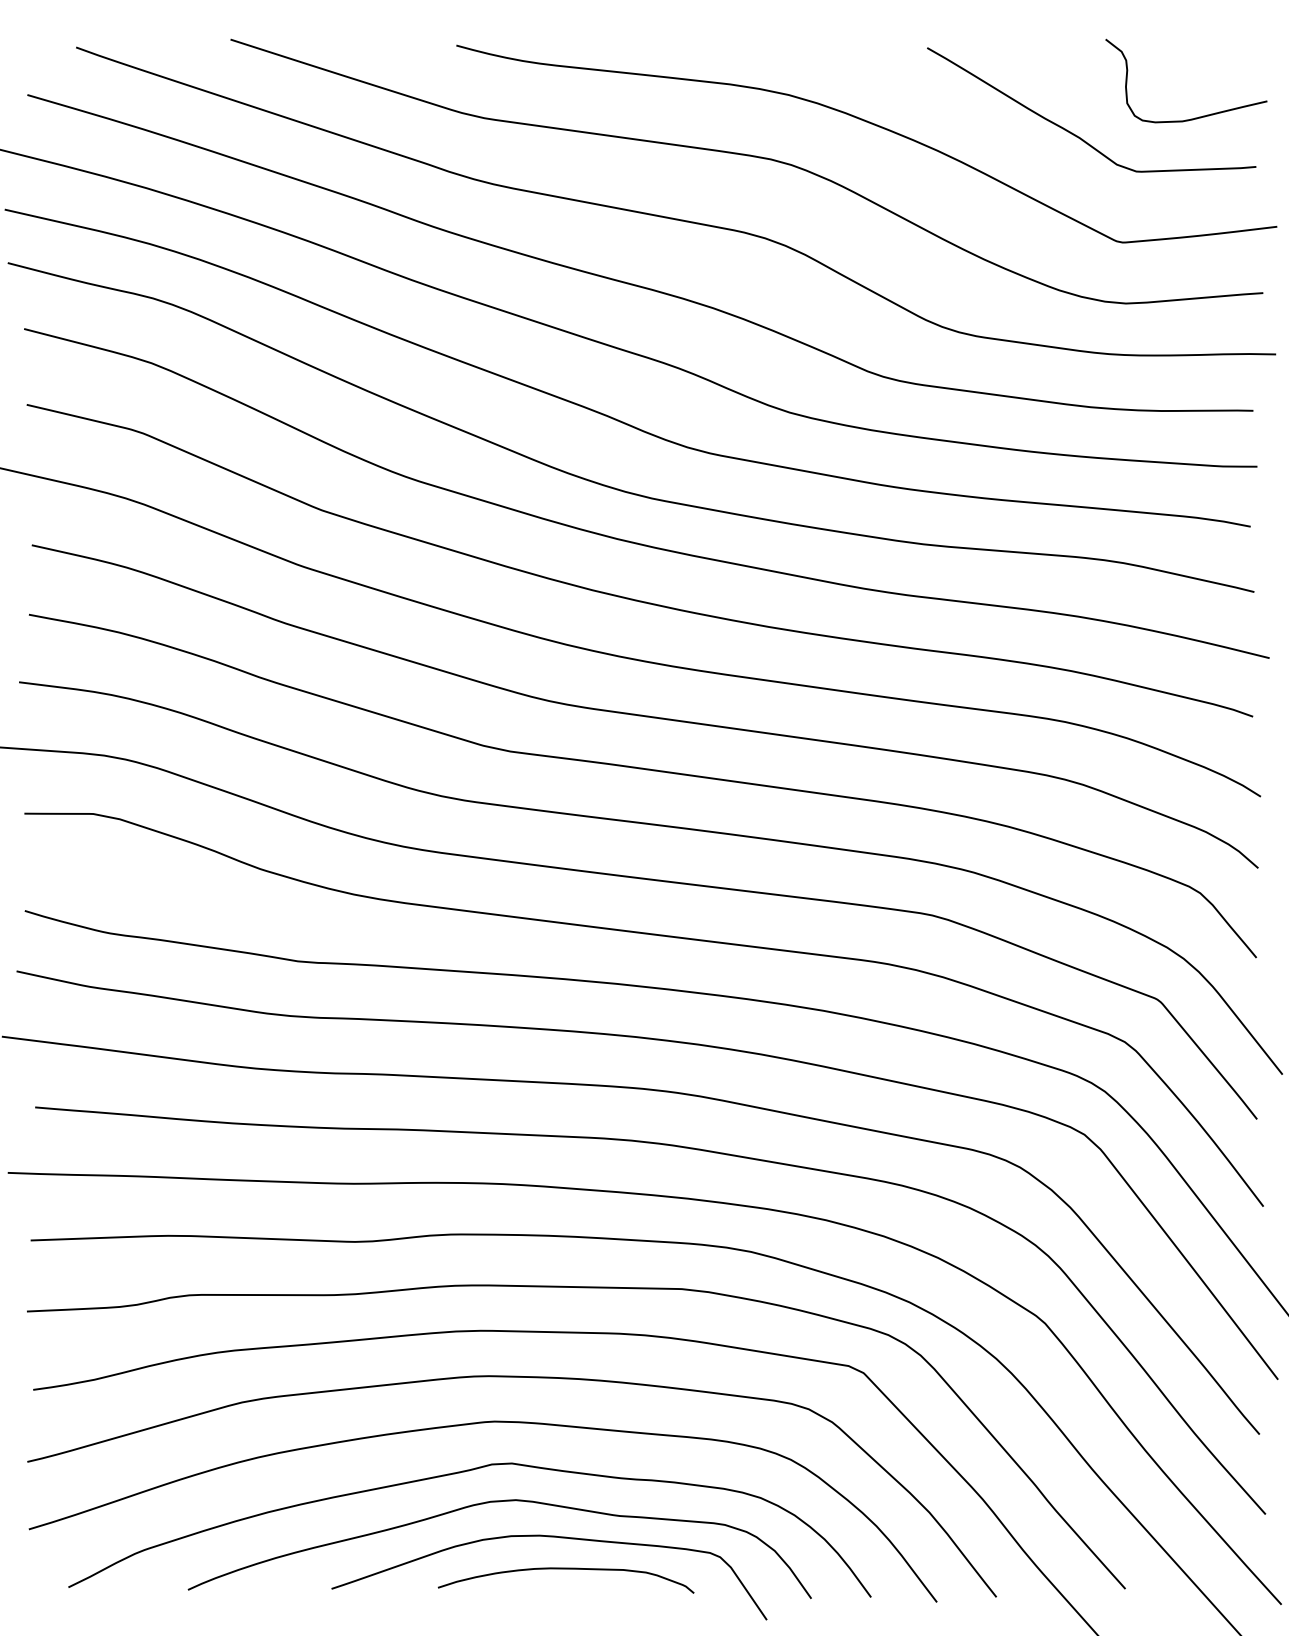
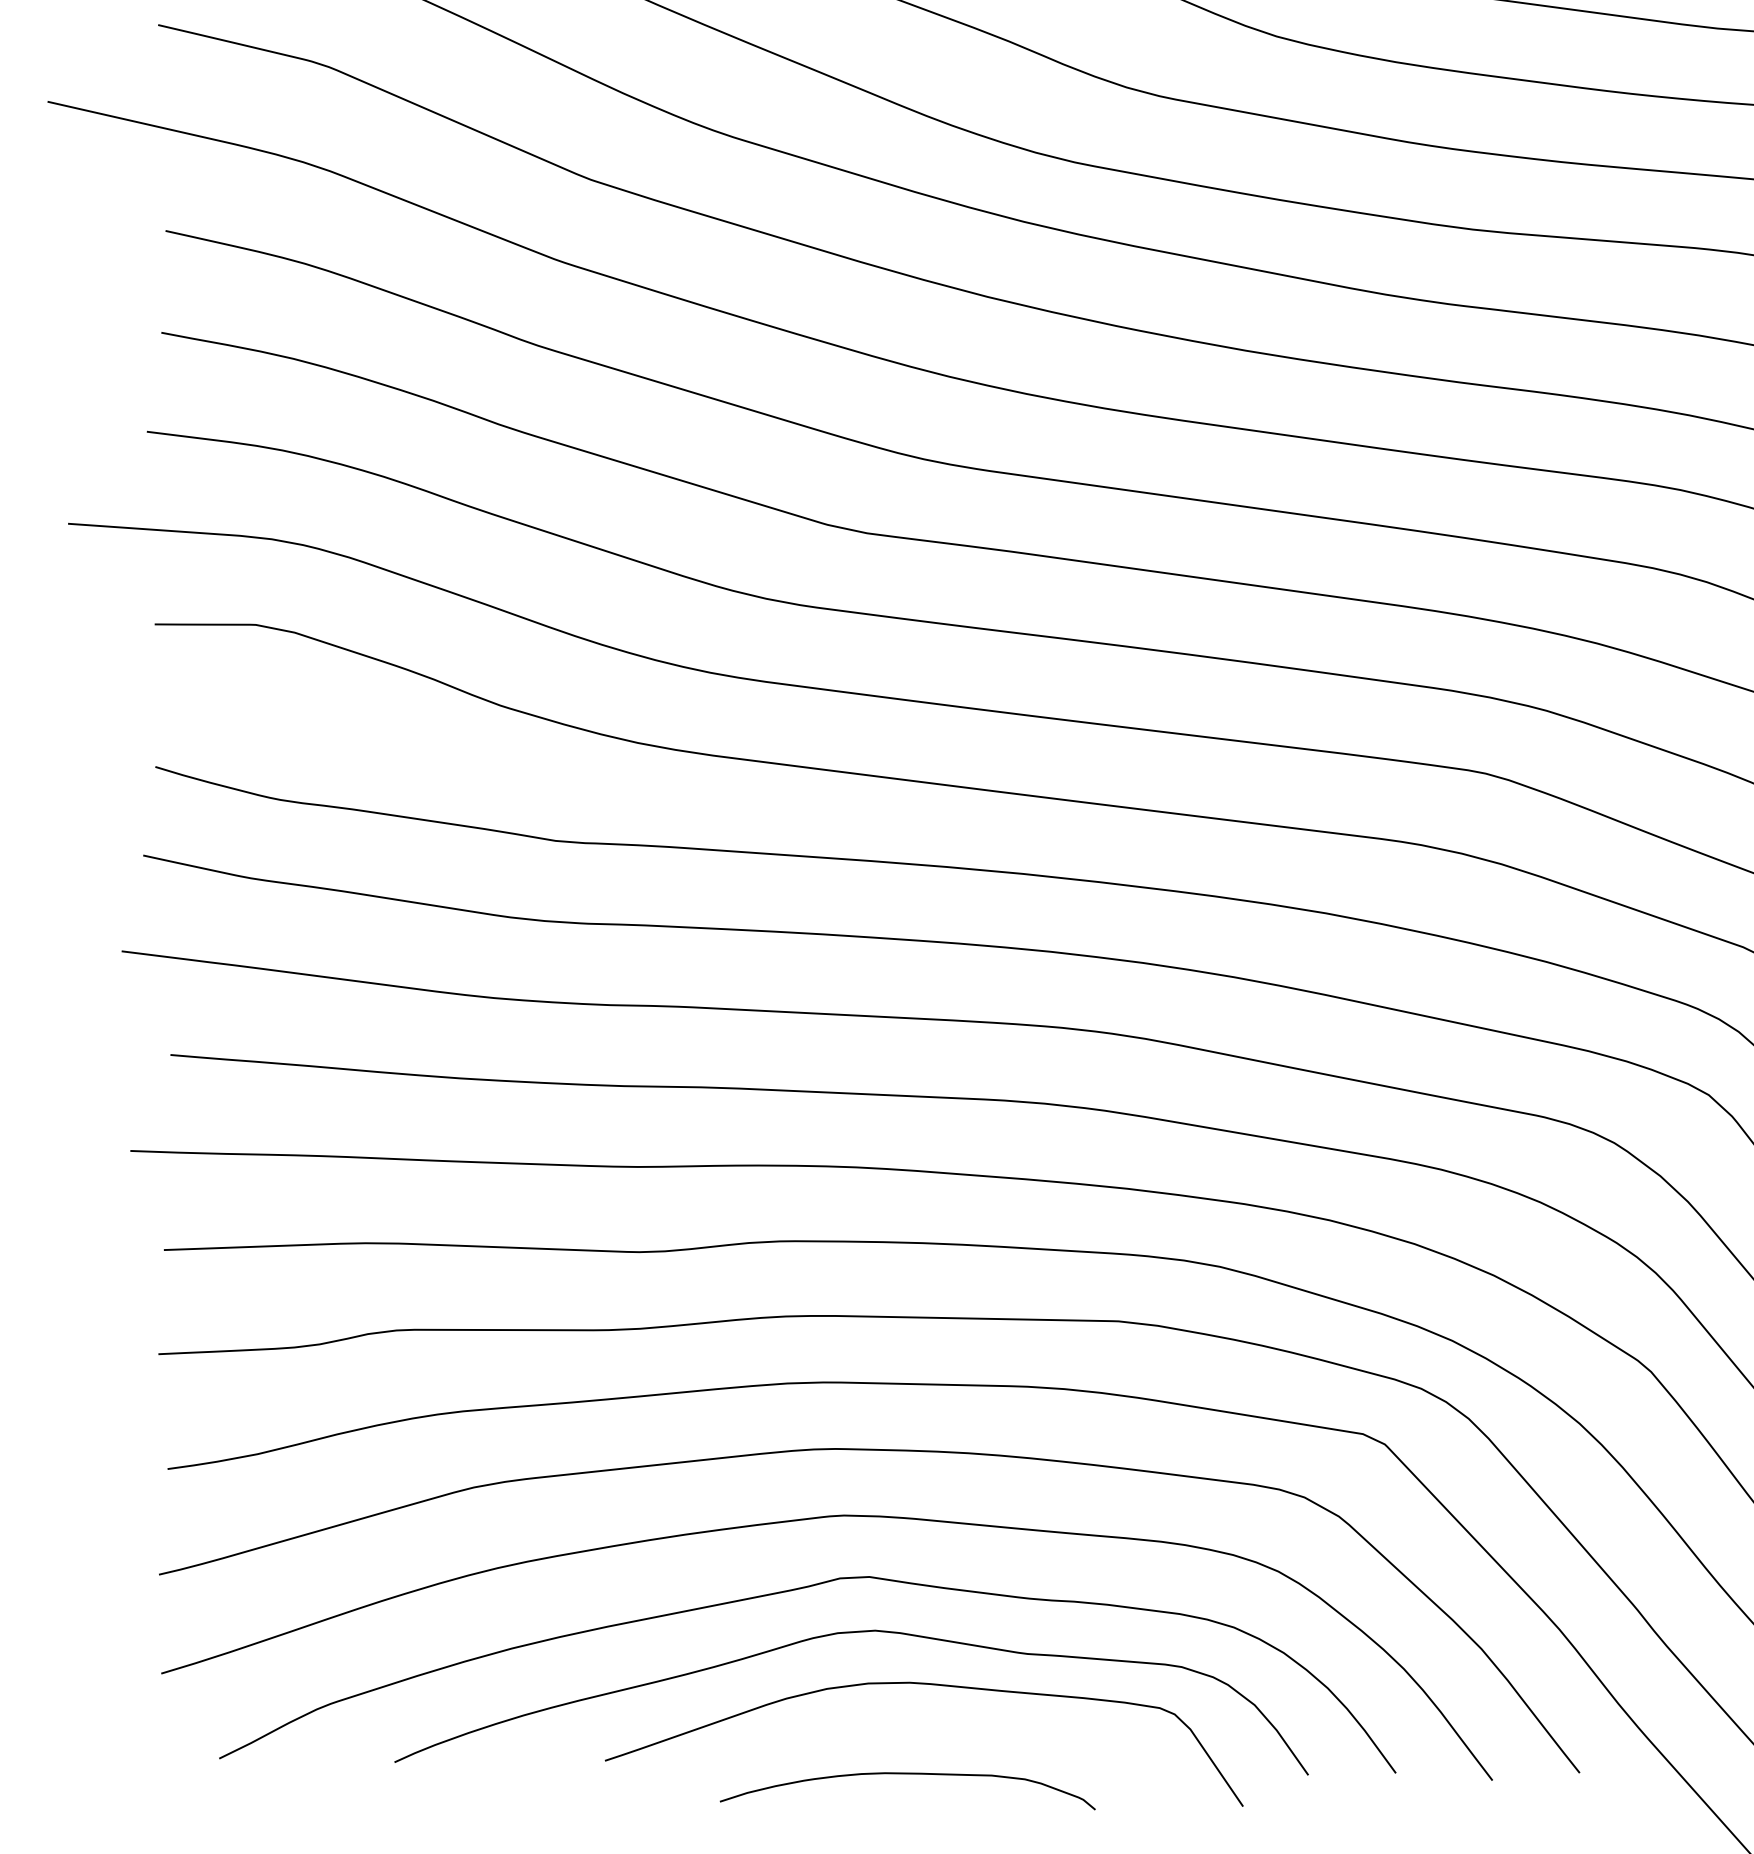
curve: (565, 1569) -> (906, 1774), moved

